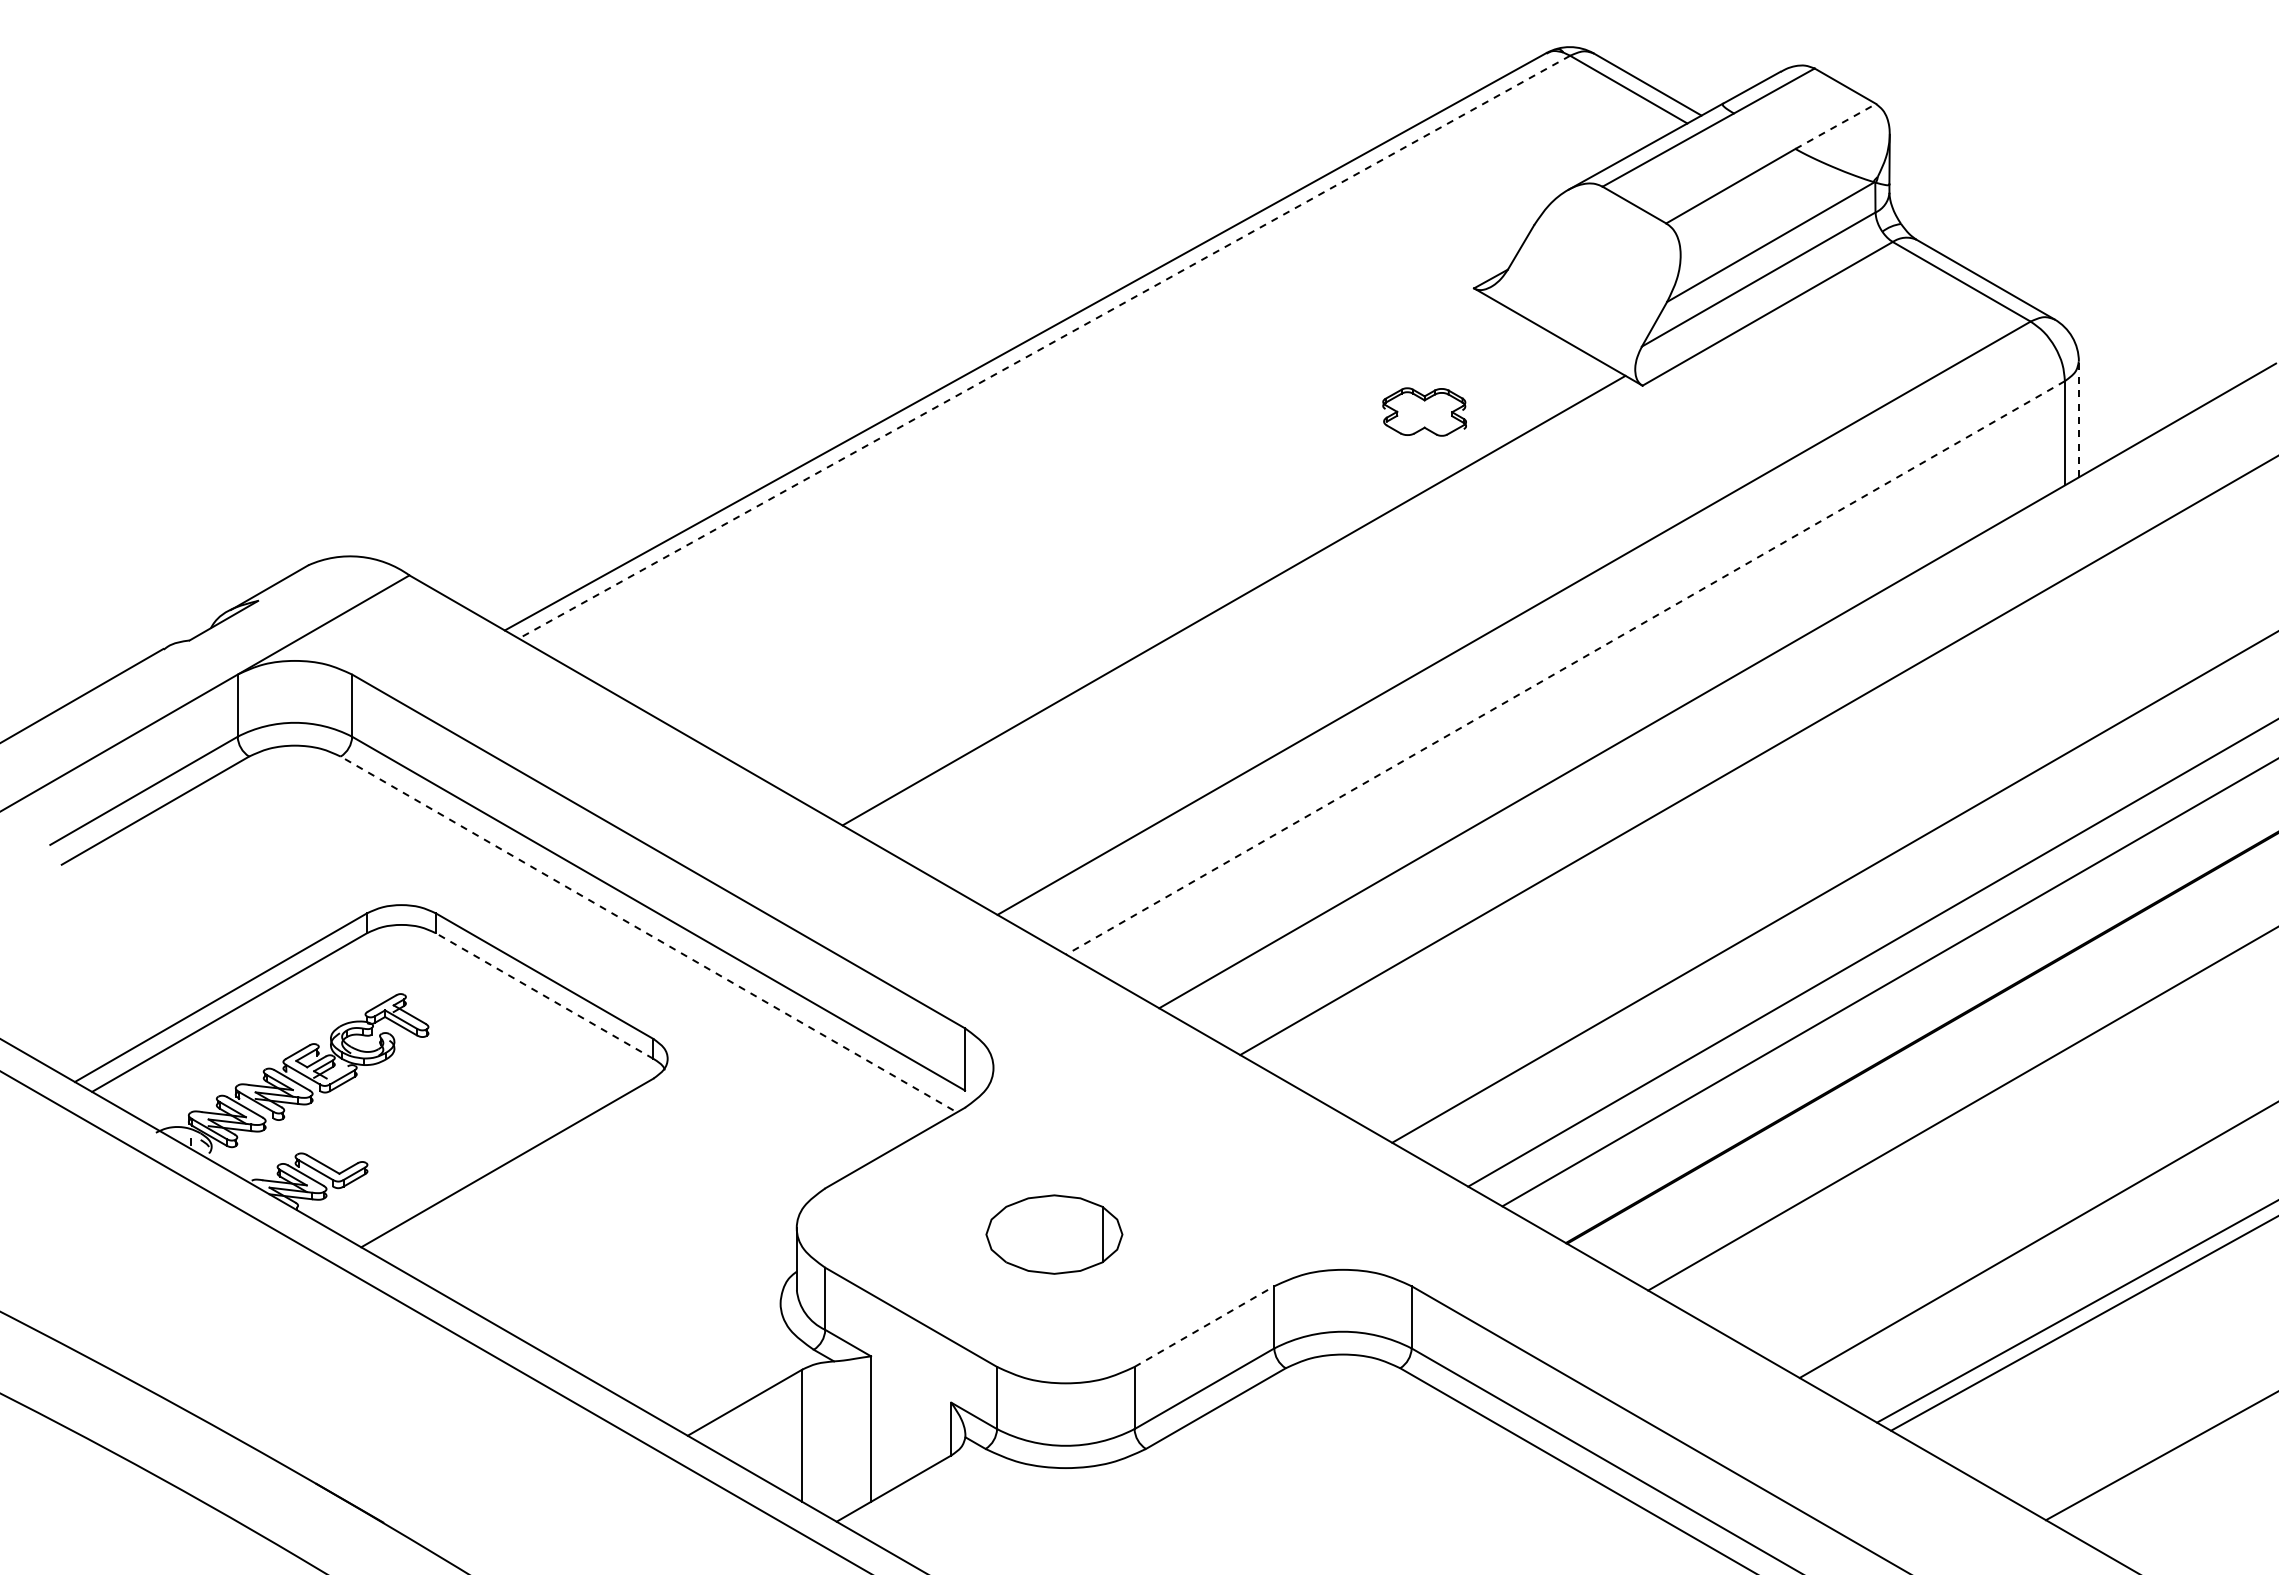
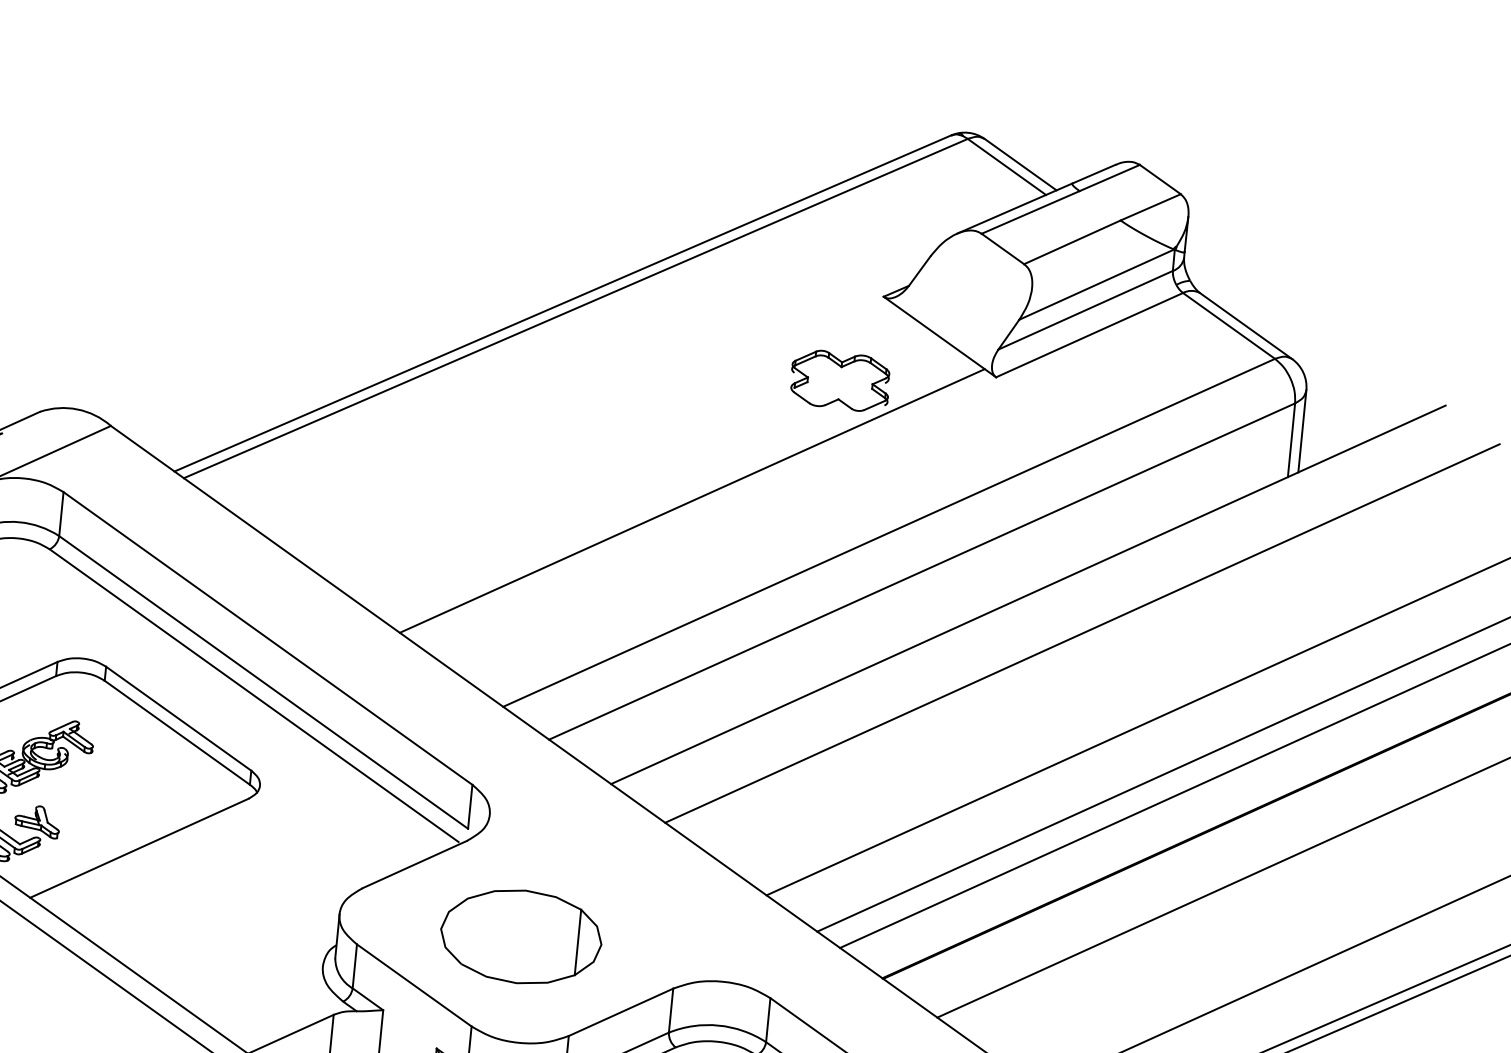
line: (1836, 126) -> (1151, 207), dashed -> solid
line: (1044, 347) -> (575, 308), dashed -> solid
part: (1424, 411) -> (840, 380), size x1.67
line: (2078, 418) -> (1302, 430), dashed -> solid
line: (1565, 667) -> (922, 571), dashed -> solid
line: (647, 933) -> (254, 695), dashed -> solid
line: (544, 996) -> (177, 733), dashed -> solid
line: (336, 1072) -> (24, 772), added
part: (360, 1139) -> (37, 821), added
part: (1054, 1234) -> (521, 936), size x1.67
line: (1204, 1326) -> (621, 1012), dashed -> solid

